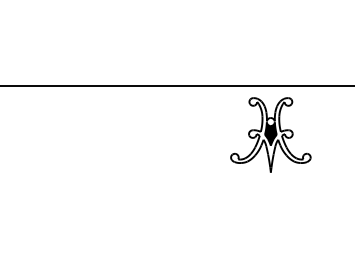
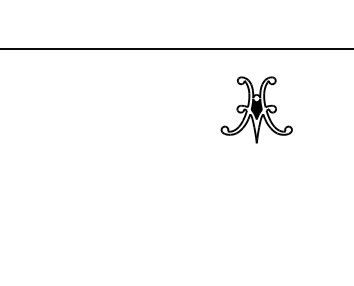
part: (270, 134) -> (256, 109), size x0.7

